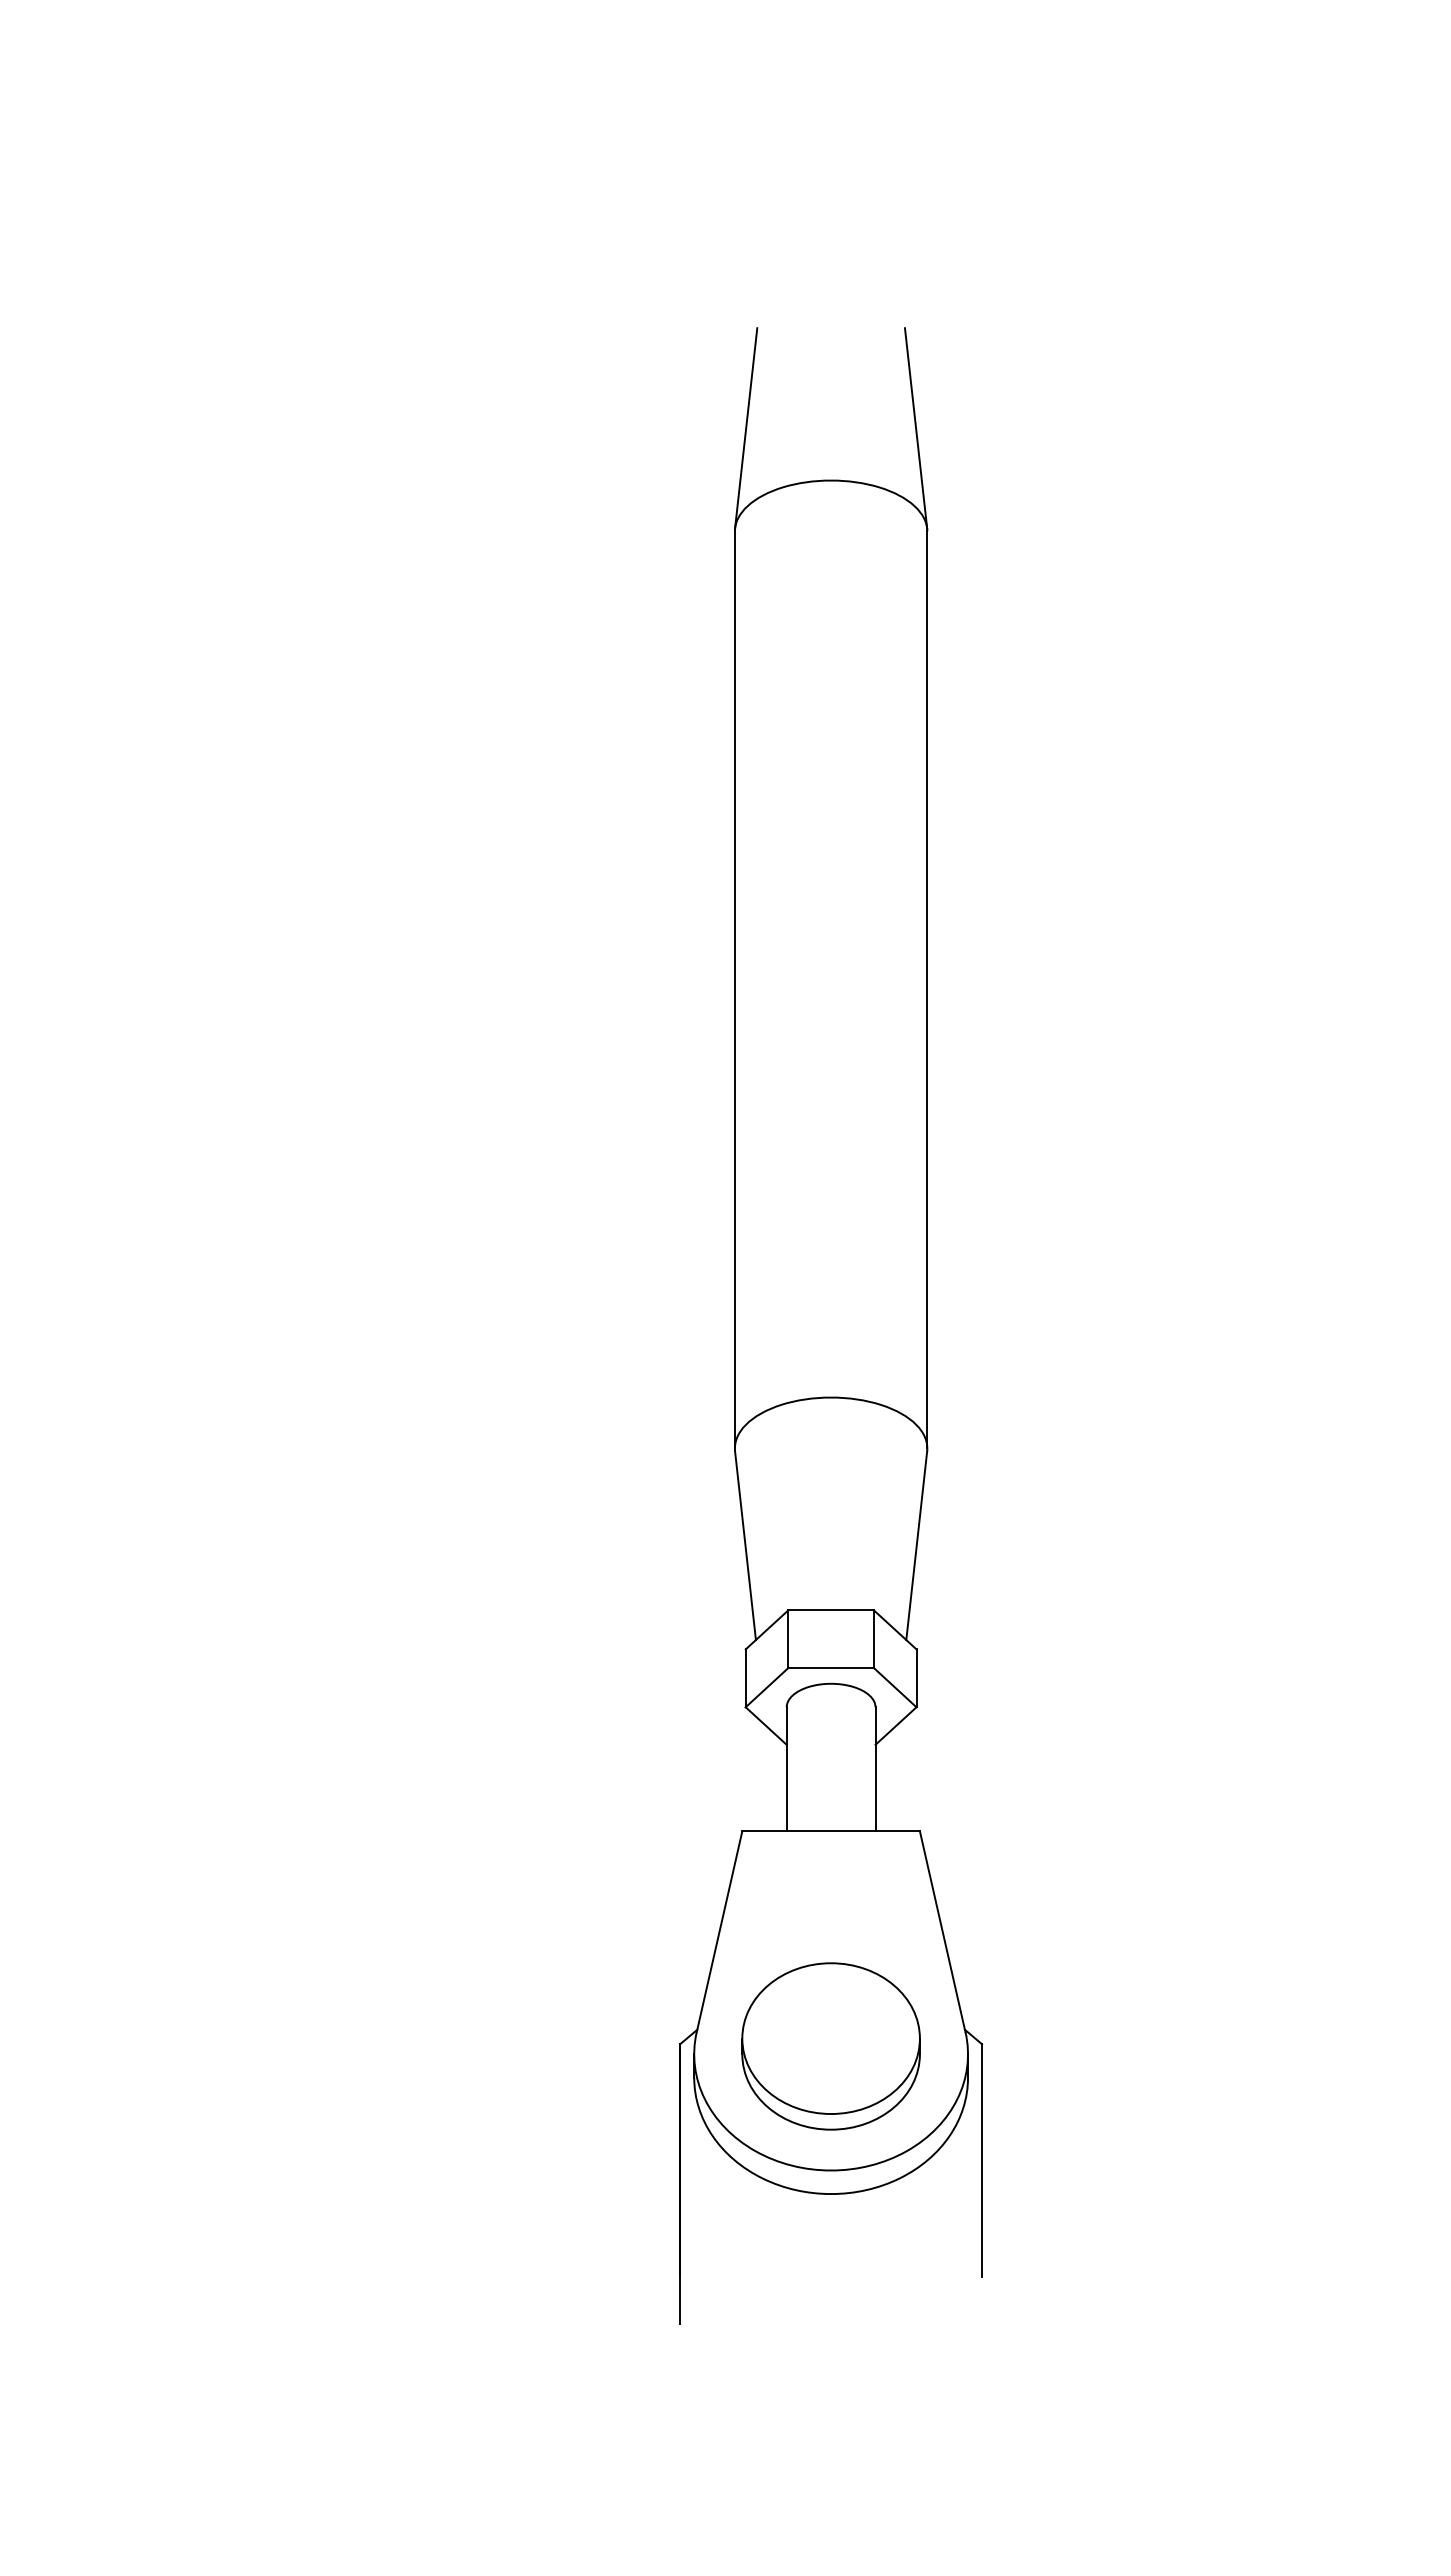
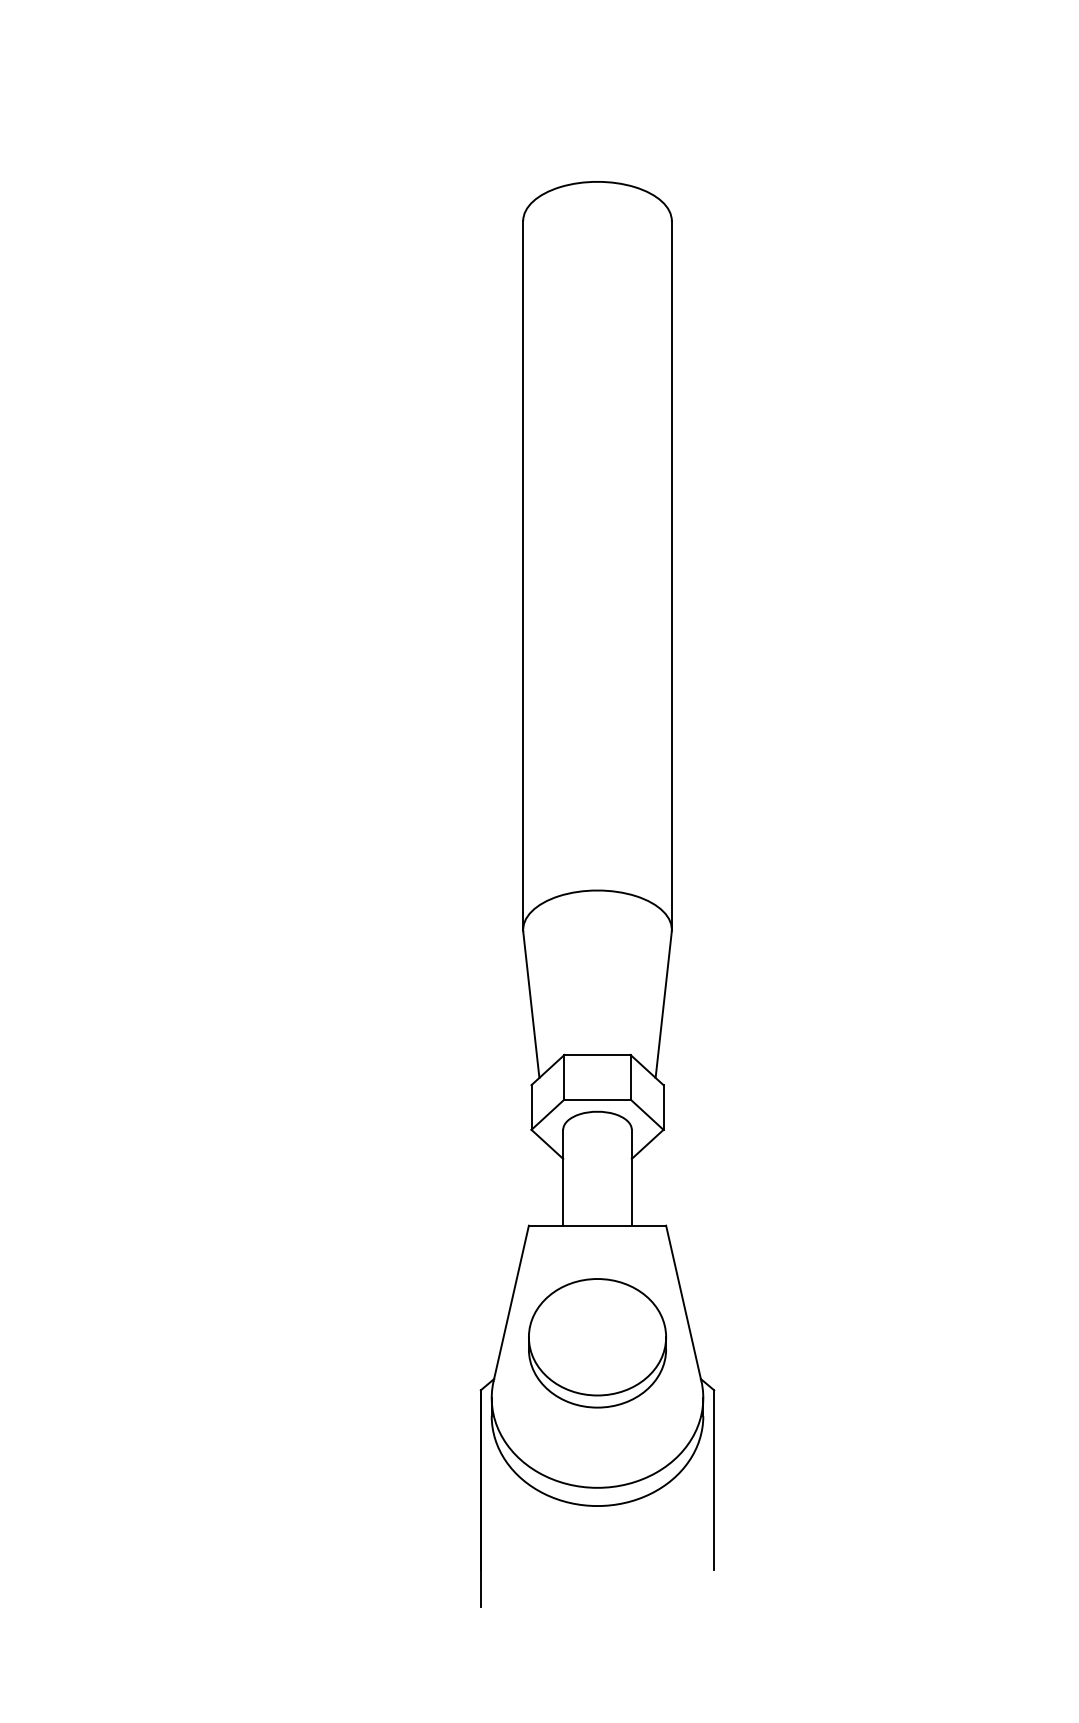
line: (746, 428) -> (532, 141), removed
line: (915, 428) -> (662, 141), removed
part: (830, 2046) -> (597, 1343), moved

